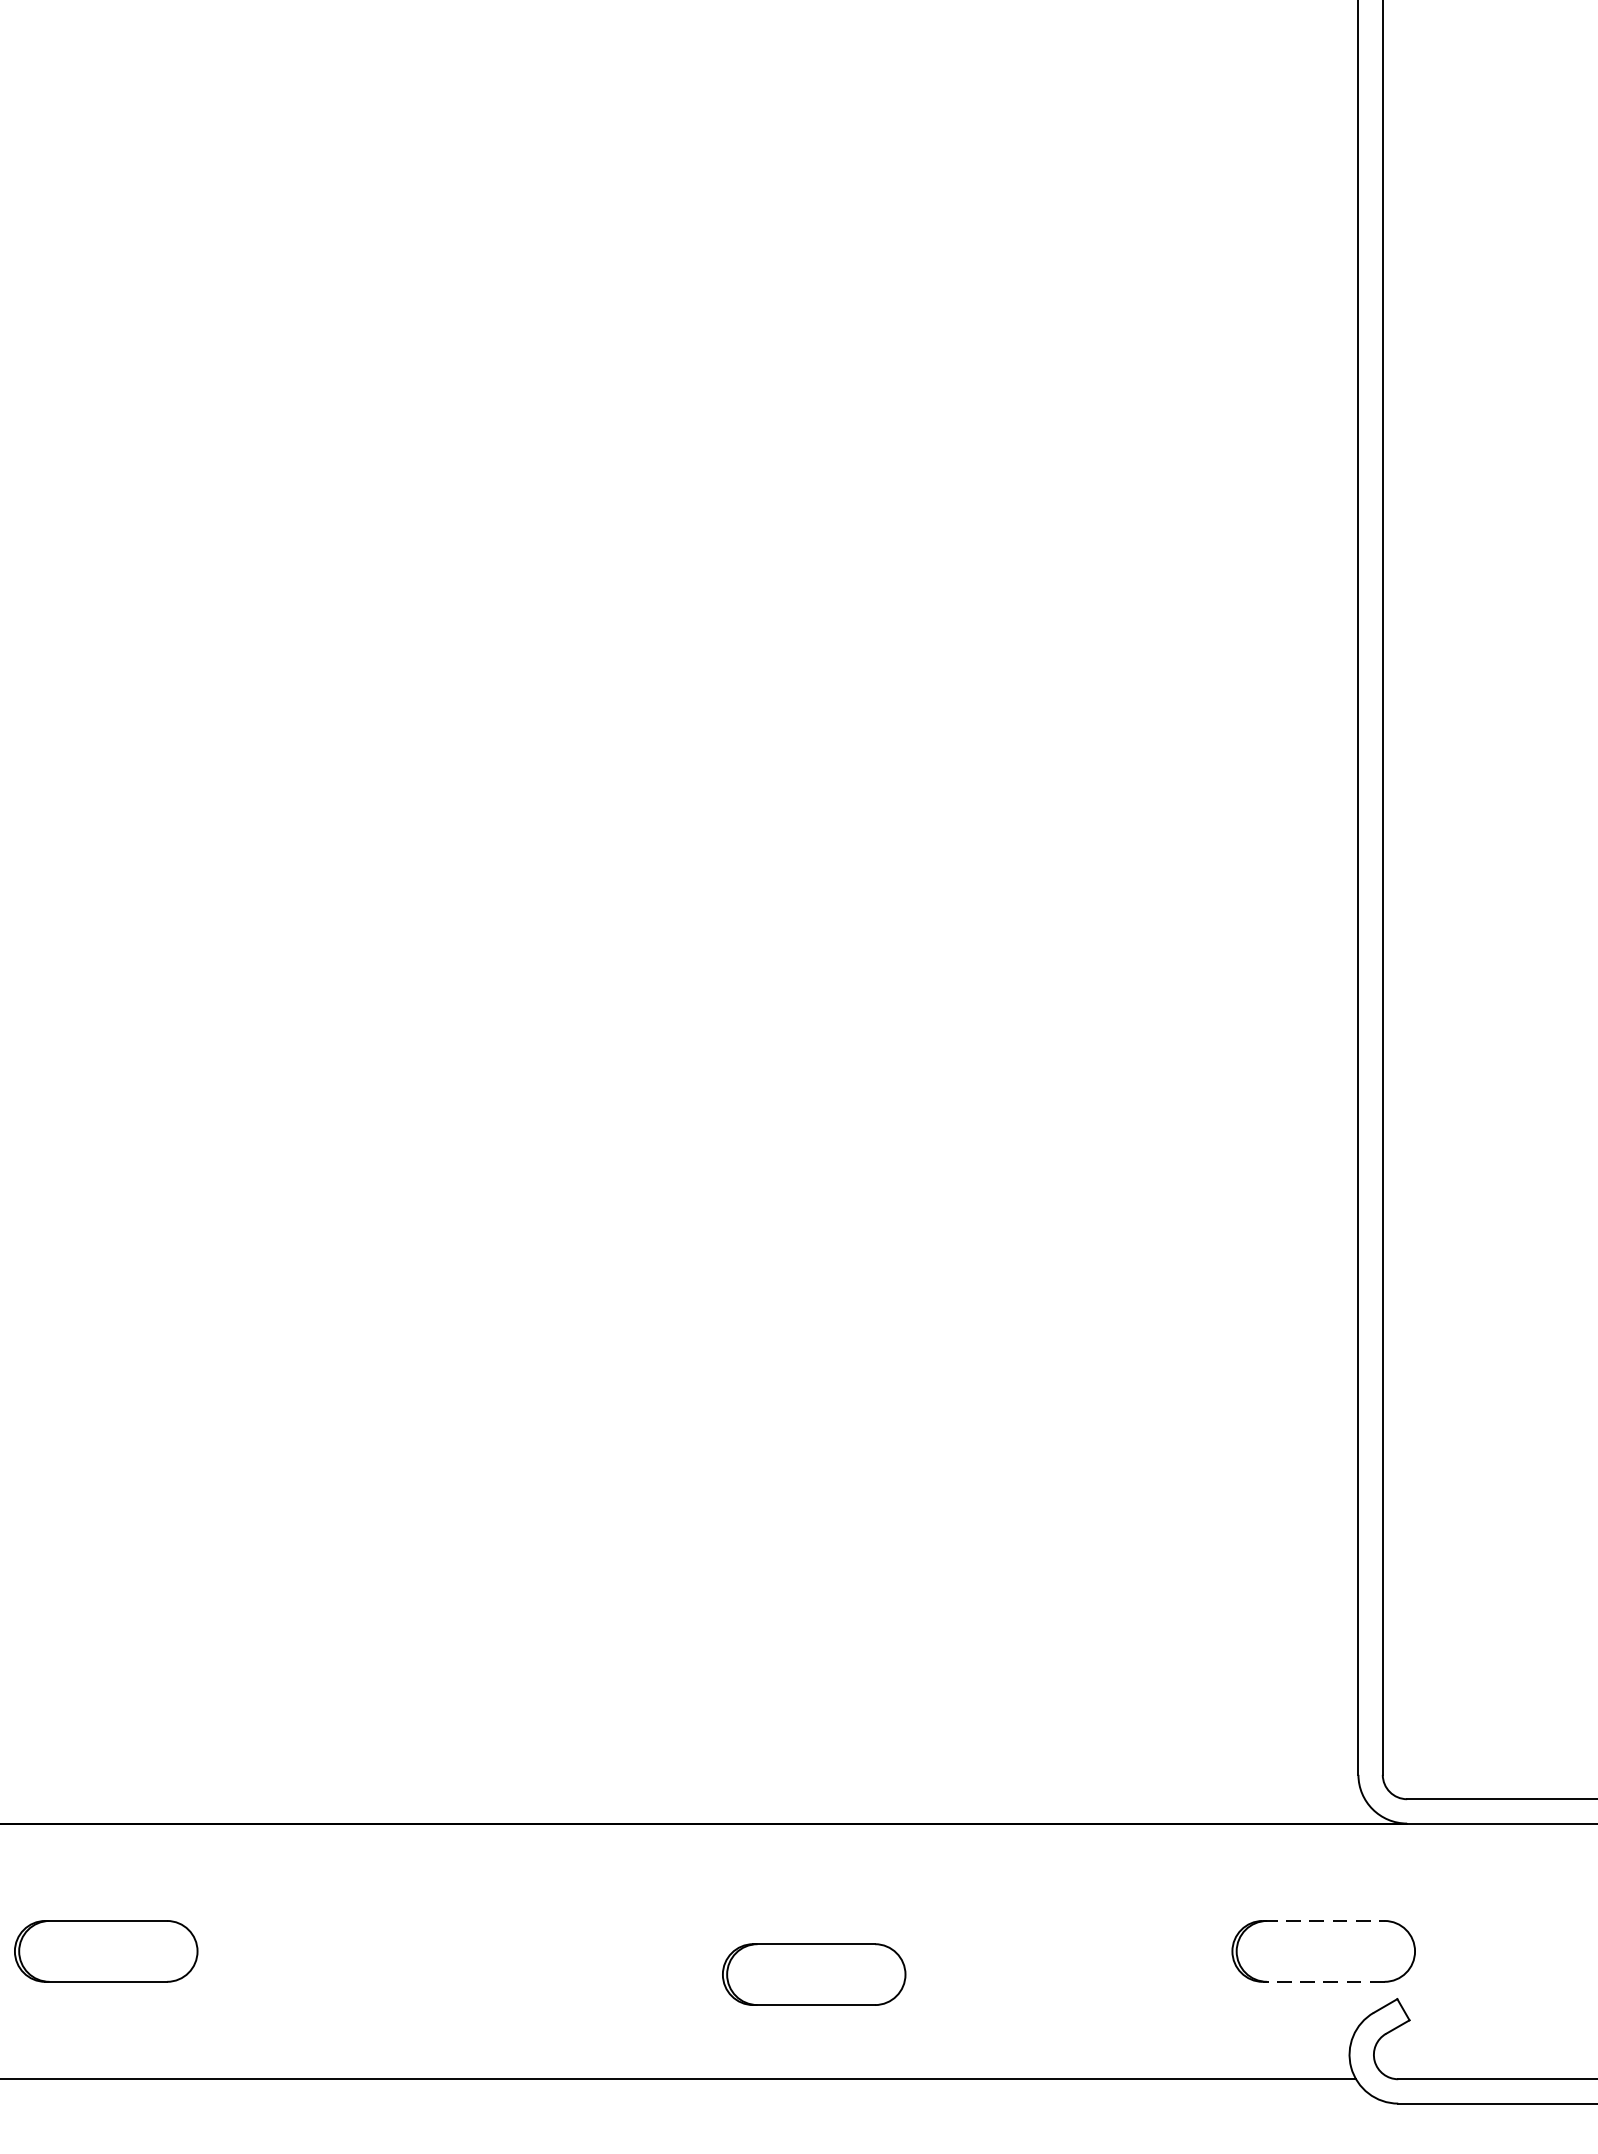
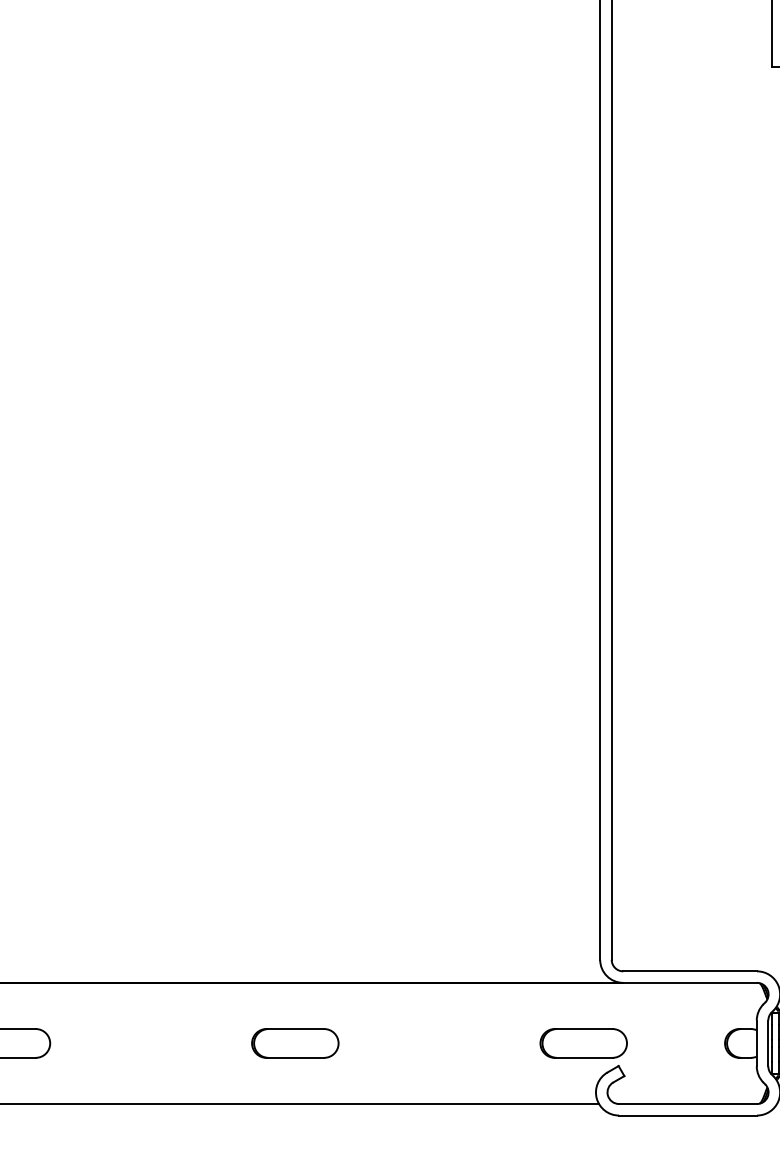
line: (1323, 1921) -> (583, 1029), dashed -> solid
part: (814, 1974) -> (295, 1043), moved
line: (1323, 1981) -> (583, 1057), dashed -> solid

